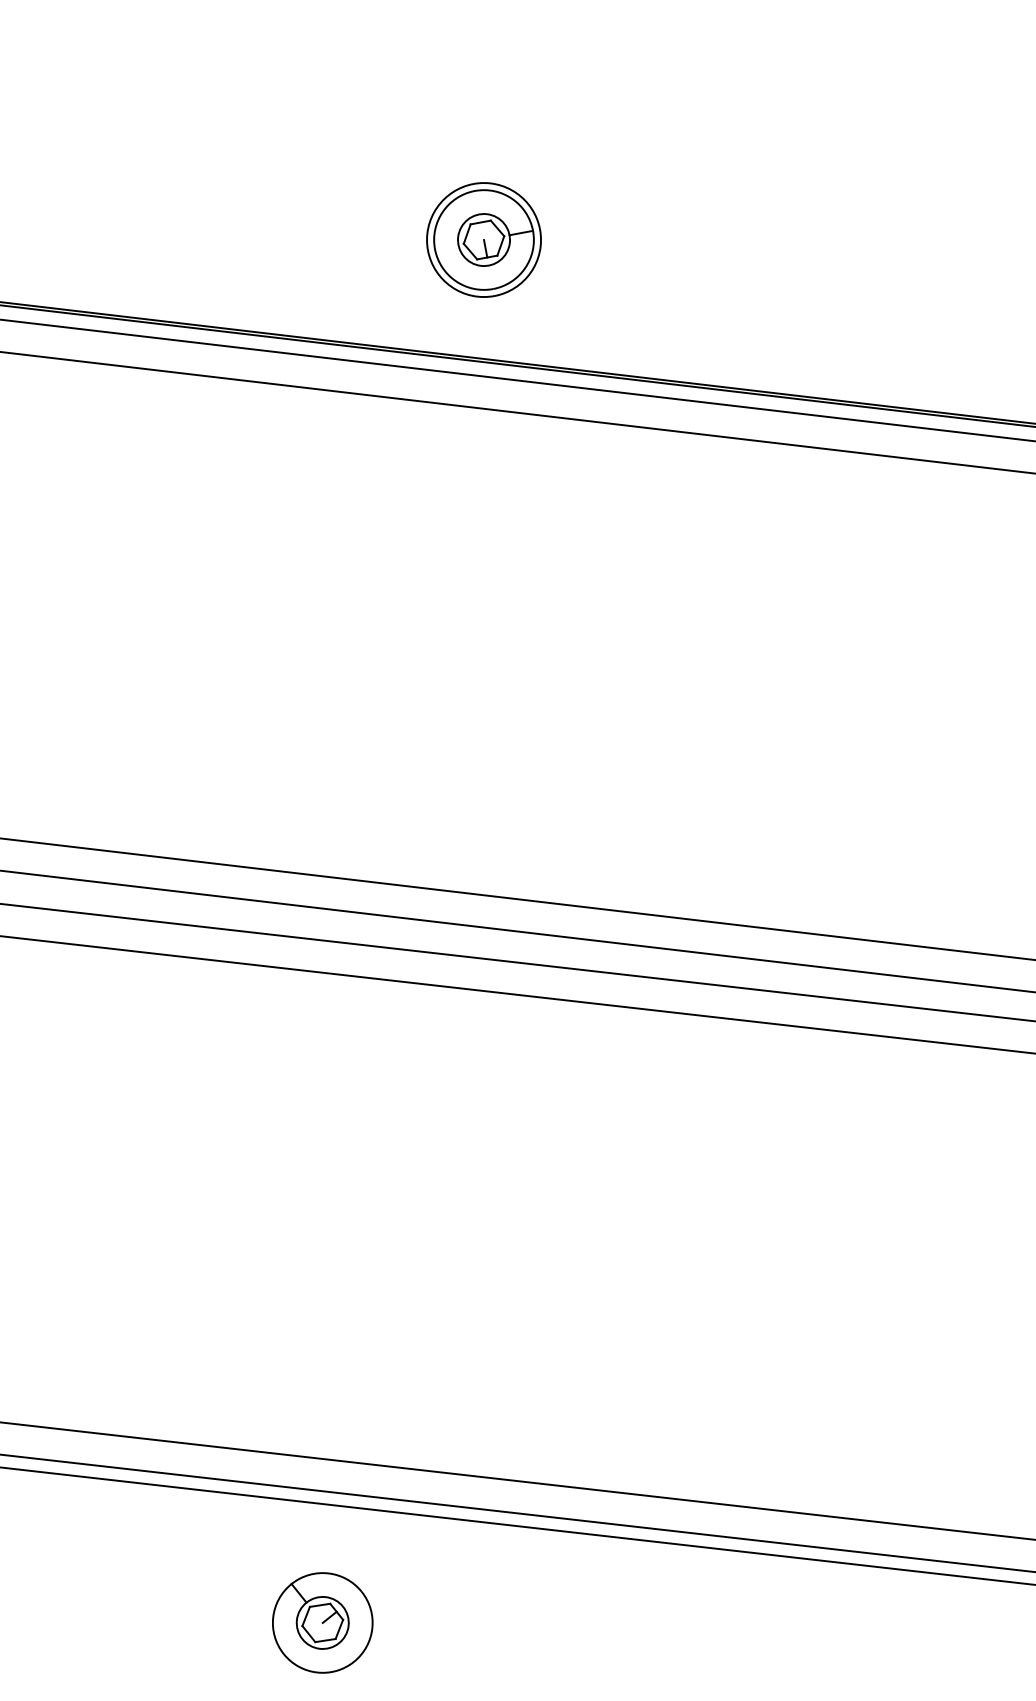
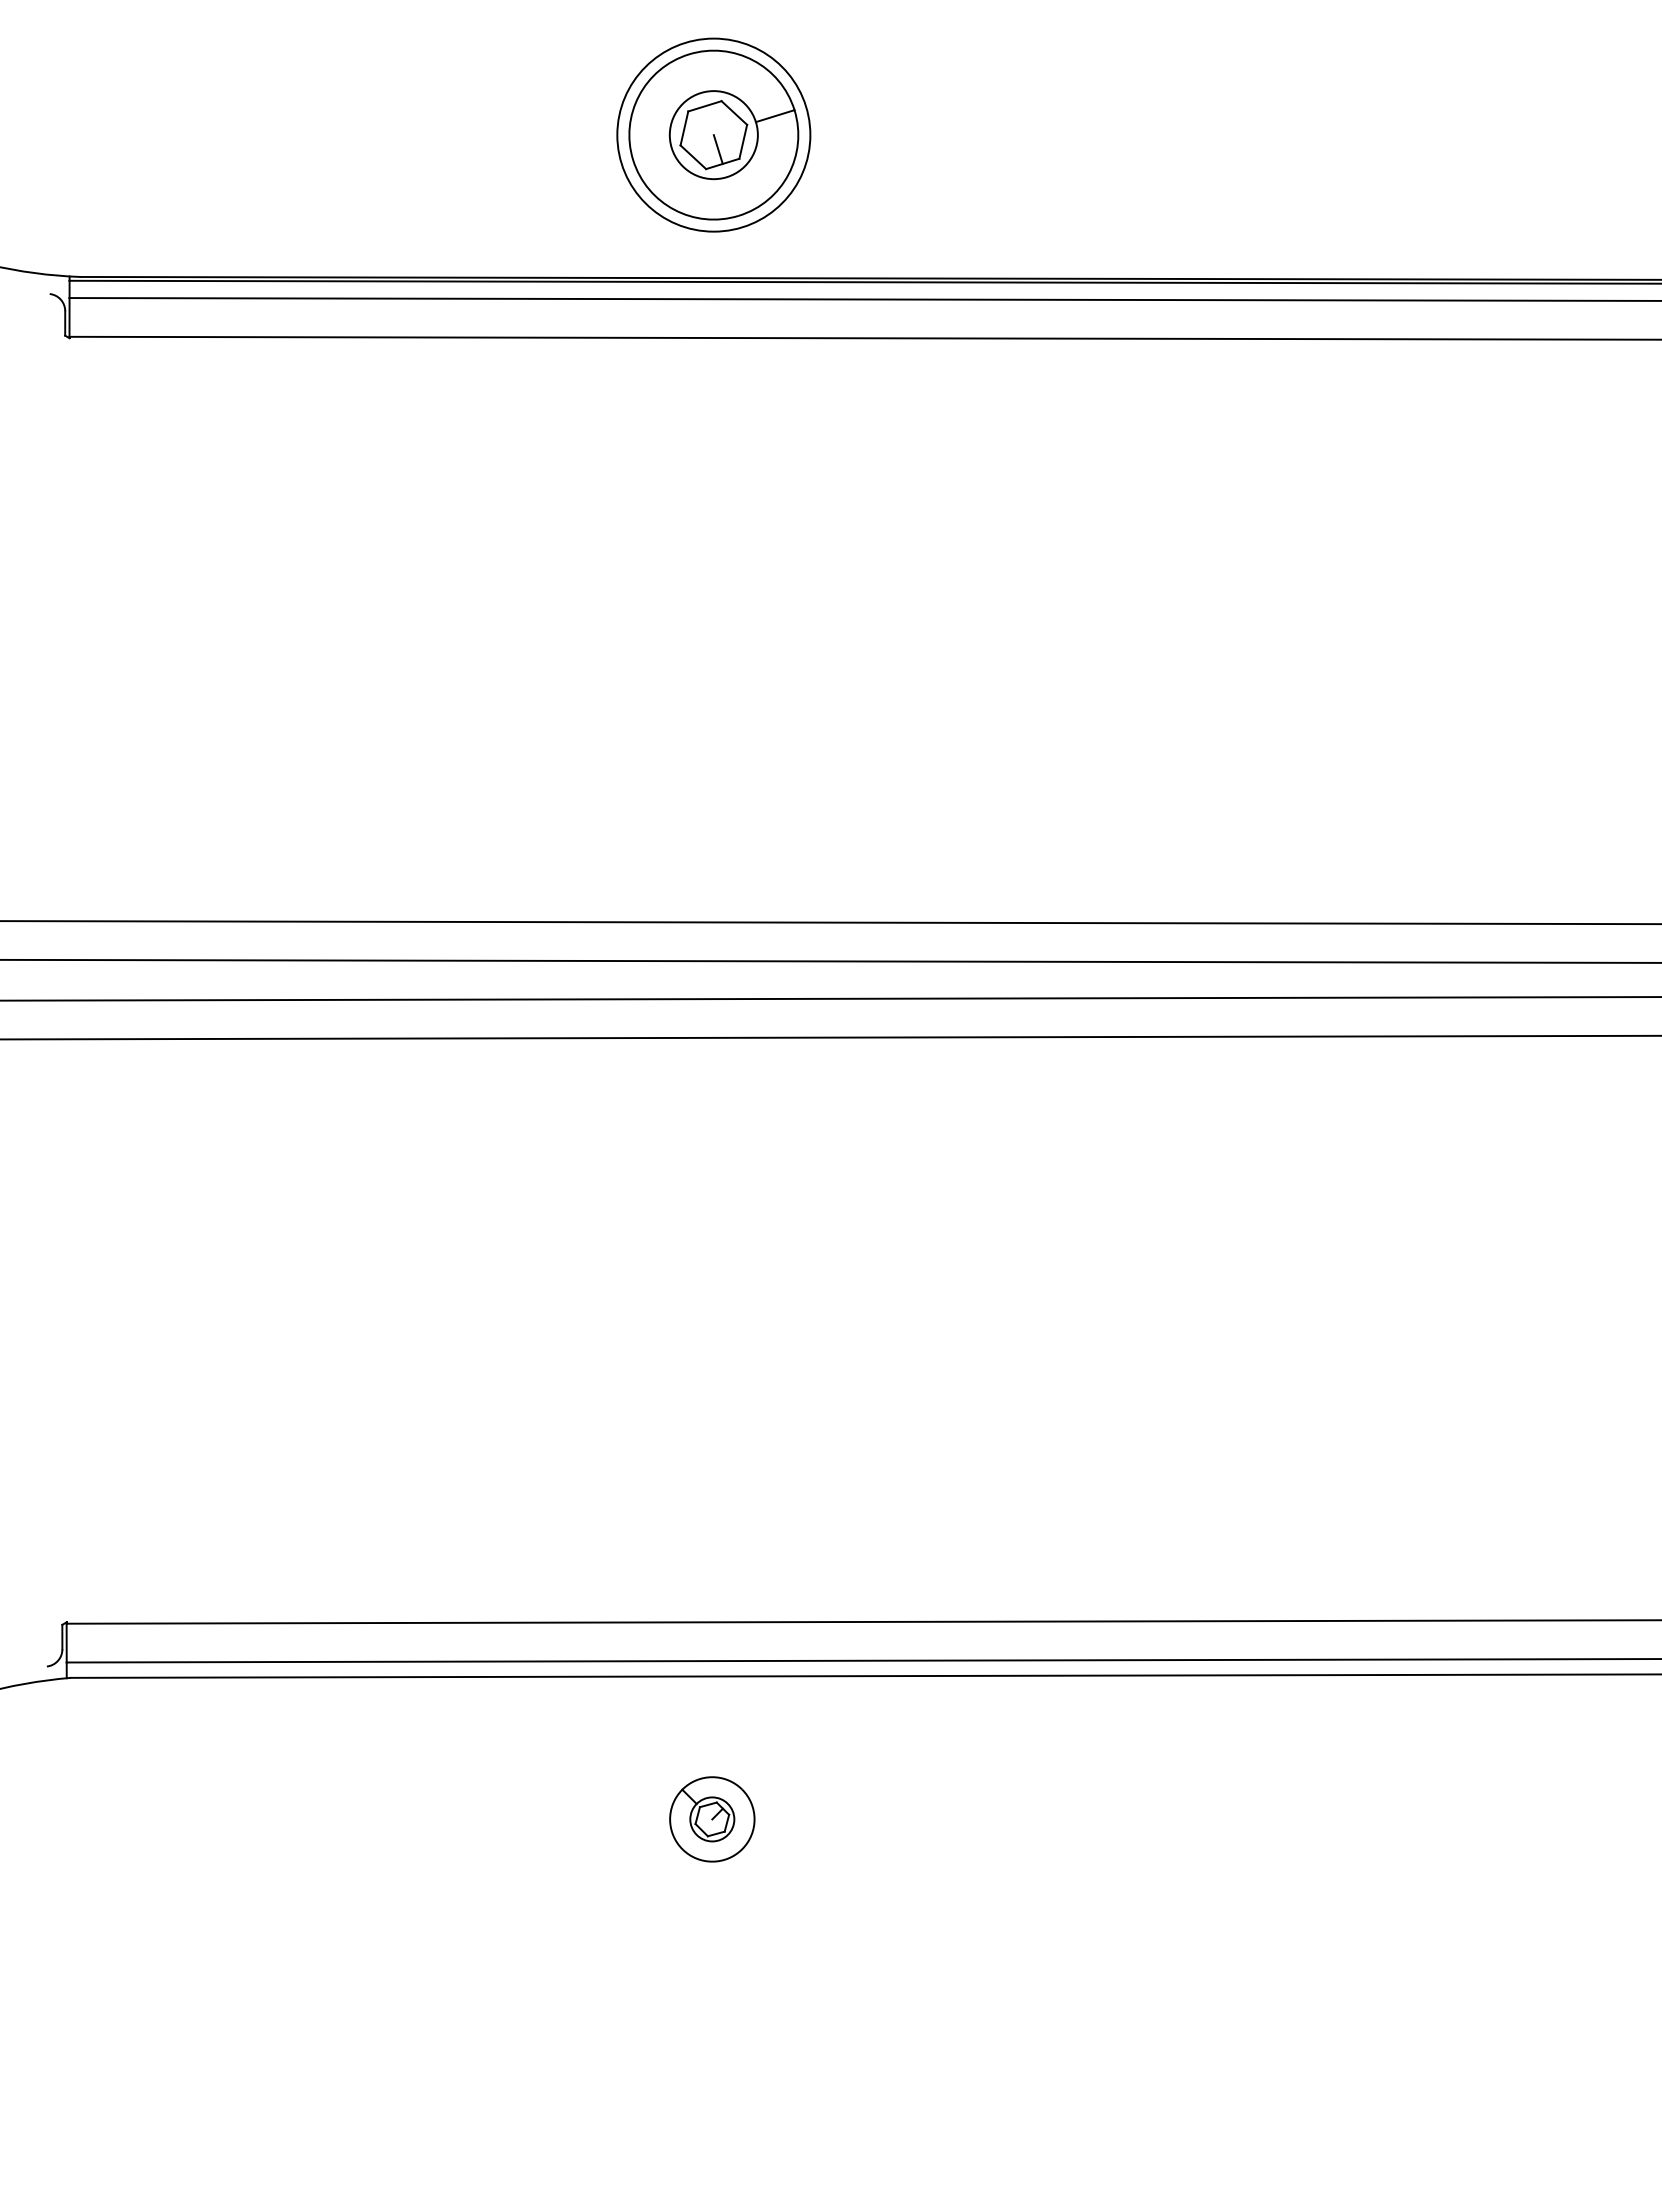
part: (483, 240) -> (713, 135), size x1.4
part: (322, 1623) -> (712, 1819), size x0.7

